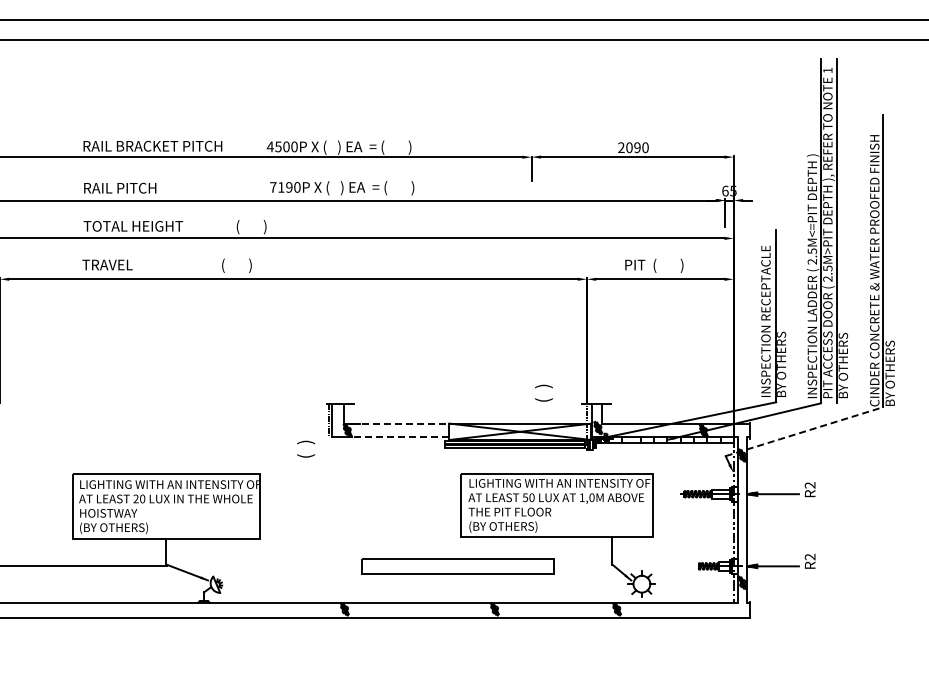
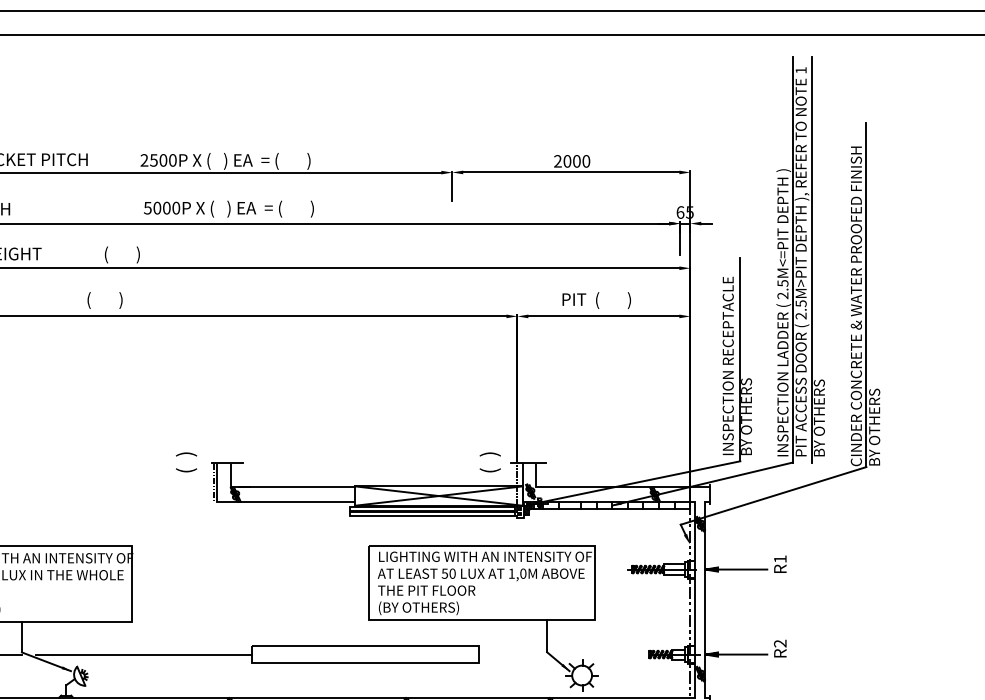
text: (269, 146) -> (143, 159), 4500P -> 2500P
text: (637, 147) -> (576, 161), 2090 -> 2000
text: (281, 187) -> (157, 208), 7190P -> 5000P
text: (543, 392) -> (489, 461), moved
line: (400, 423) -> (297, 486), dashed -> solid
line: (804, 431) -> (773, 495), dashed -> solid
line: (398, 437) -> (295, 502), dashed -> solid
text: (305, 448) -> (185, 461), moved
text: (809, 485) -> (779, 559), R2 -> R1
line: (269, 566) -> (143, 654), added

